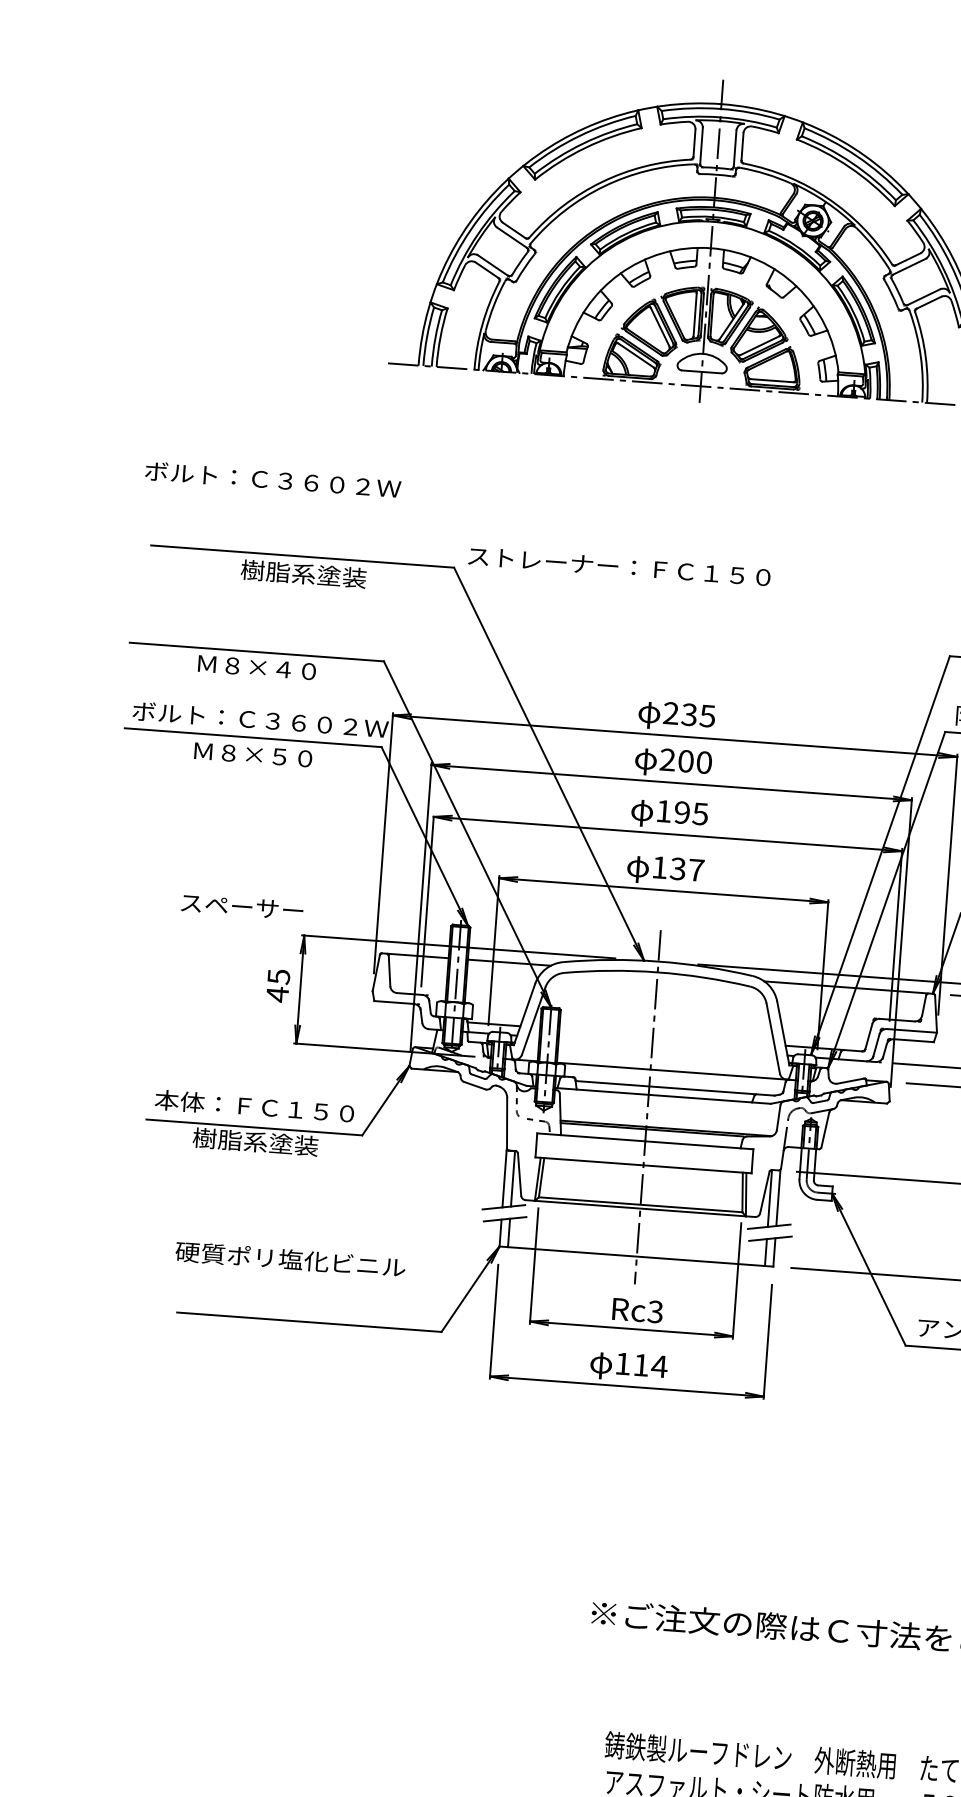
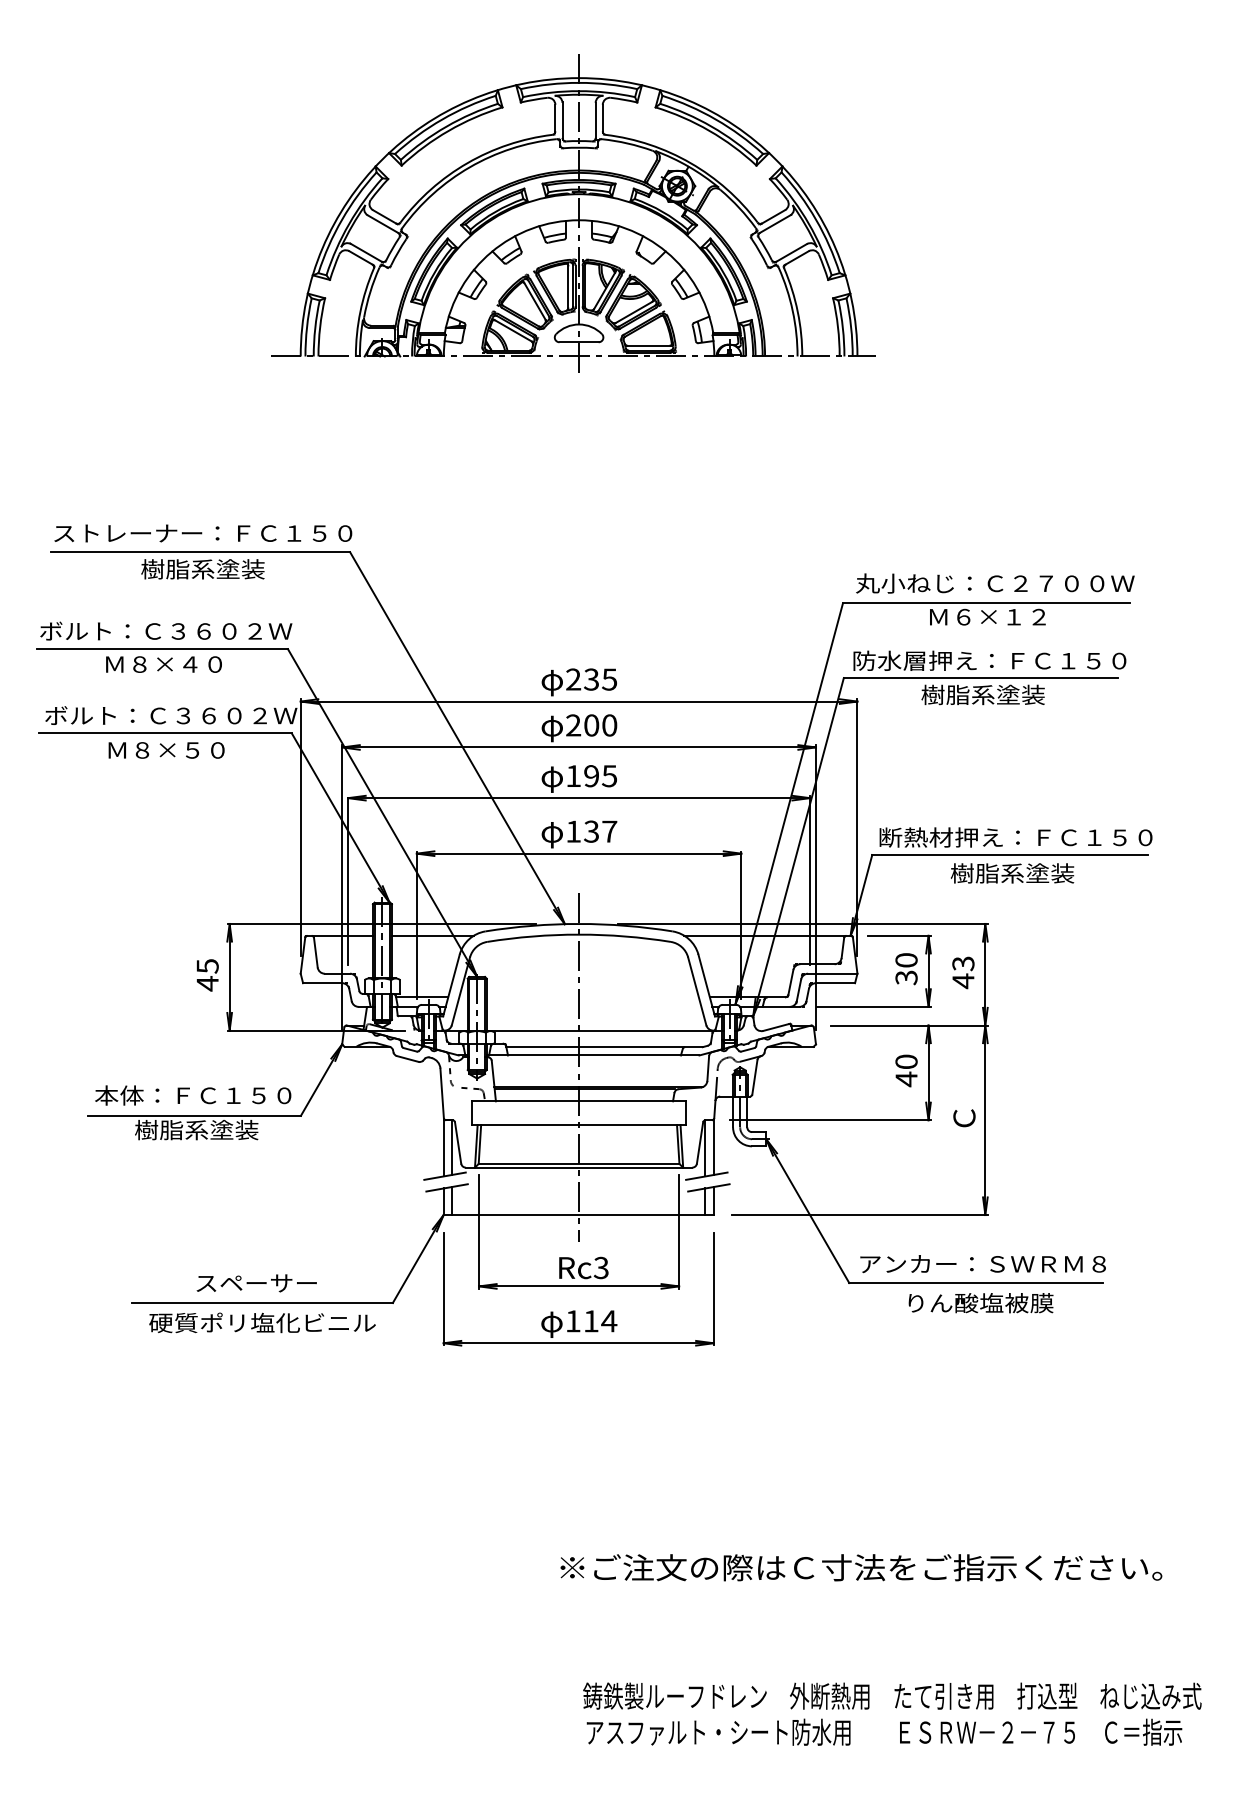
text: (273, 479) -> (166, 630), moved
text: (619, 566) -> (203, 533), moved
text: (242, 907) -> (256, 1283), moved
text: (290, 1259) -> (262, 1322), moved

